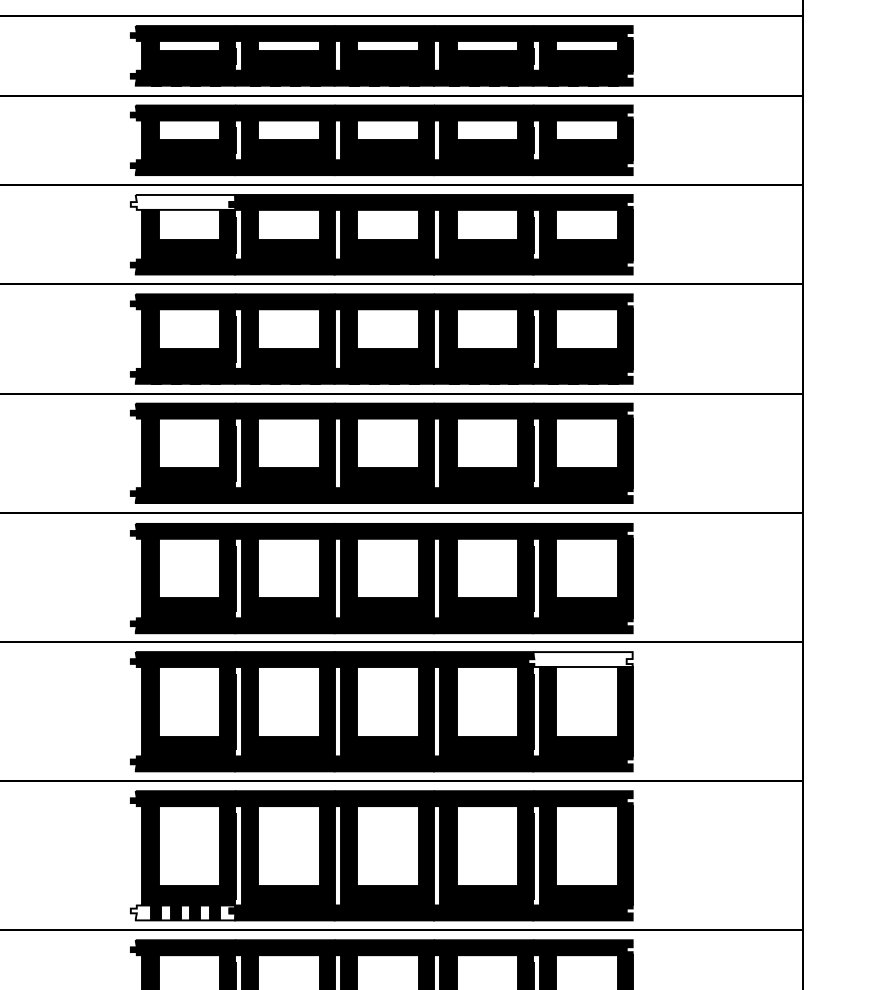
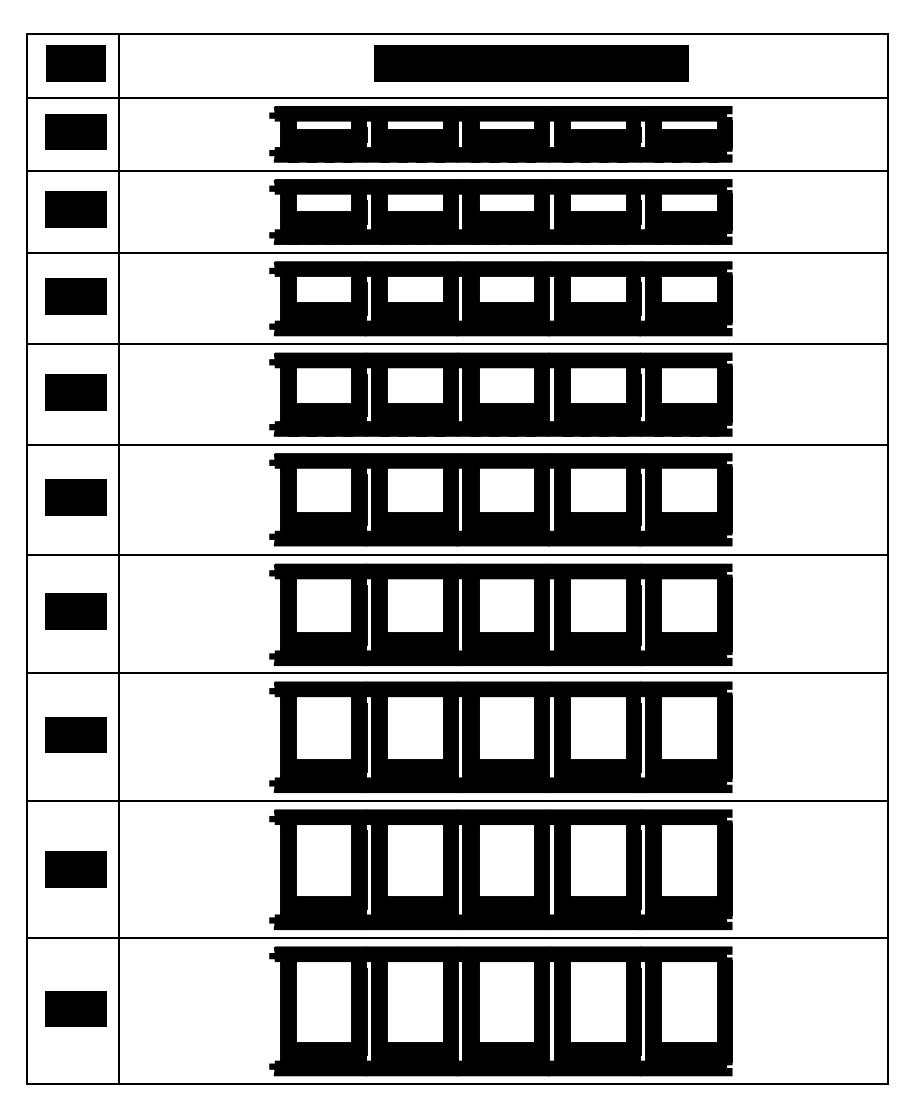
fill: (183, 201) -> (318, 268), added
fill: (580, 659) -> (683, 689), added
fill: (183, 913) -> (318, 922), added

